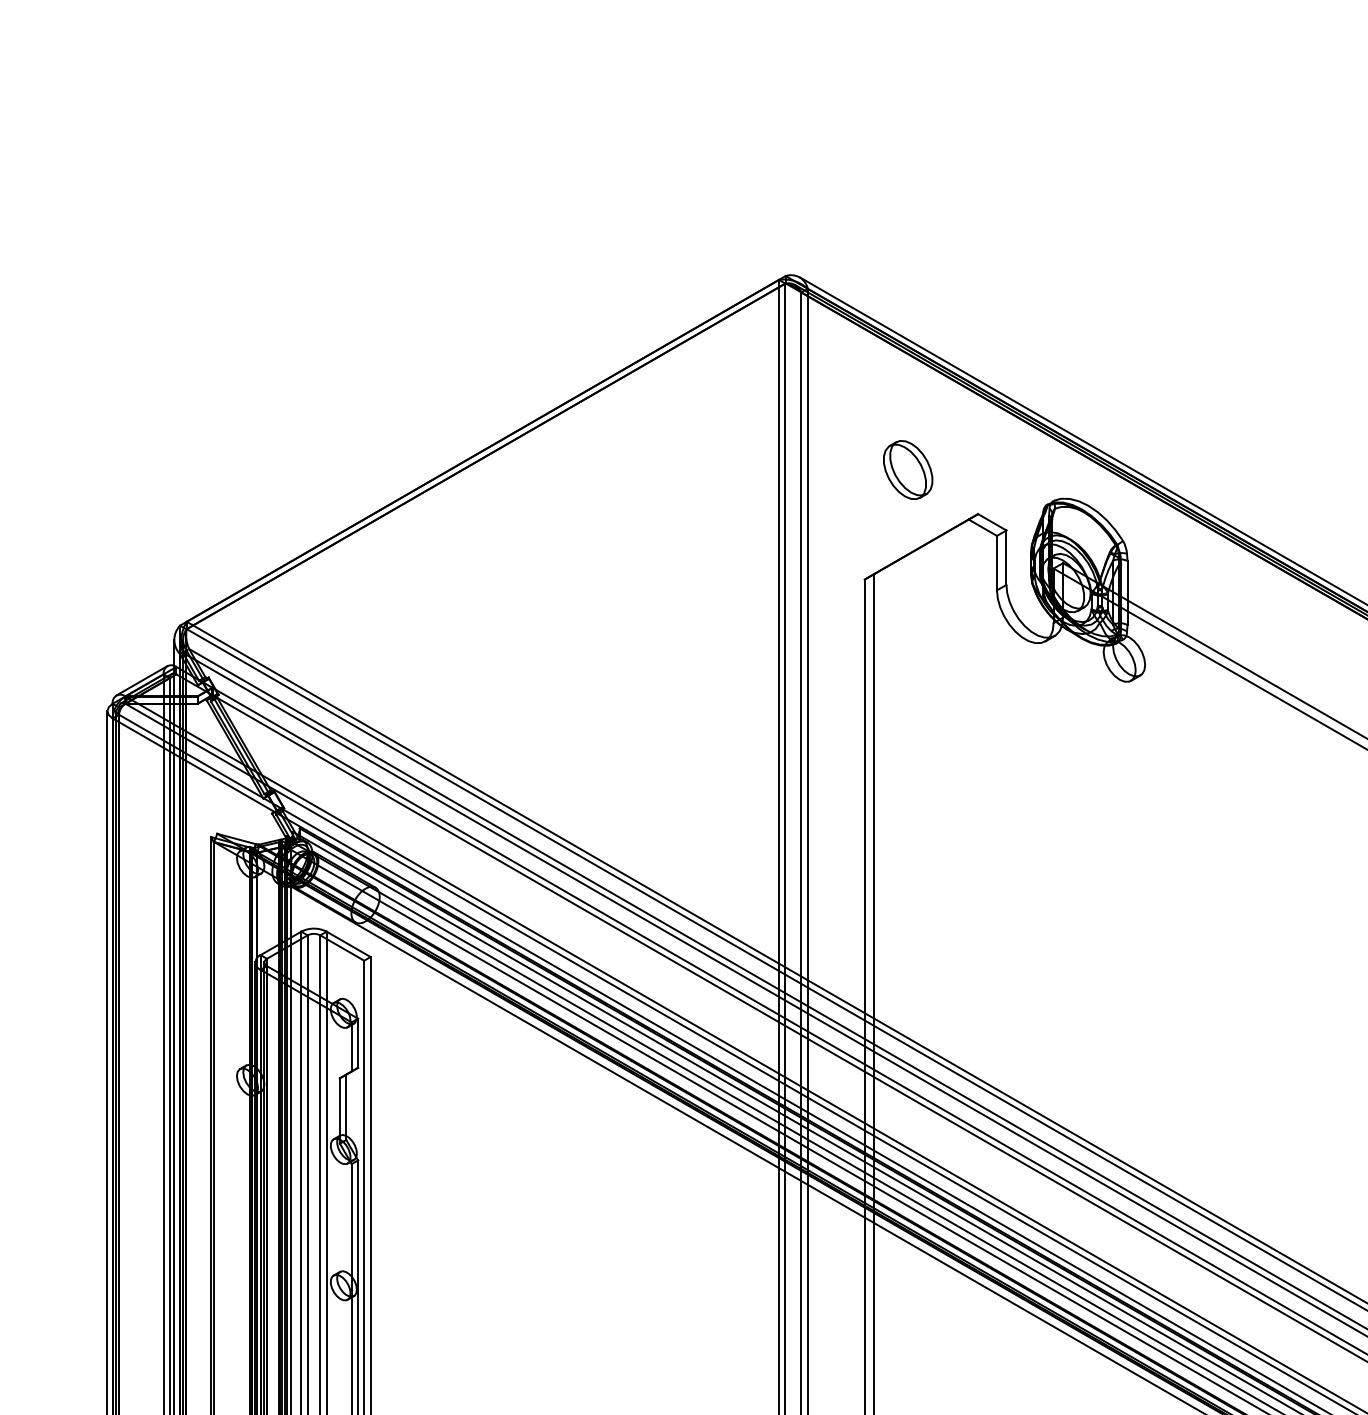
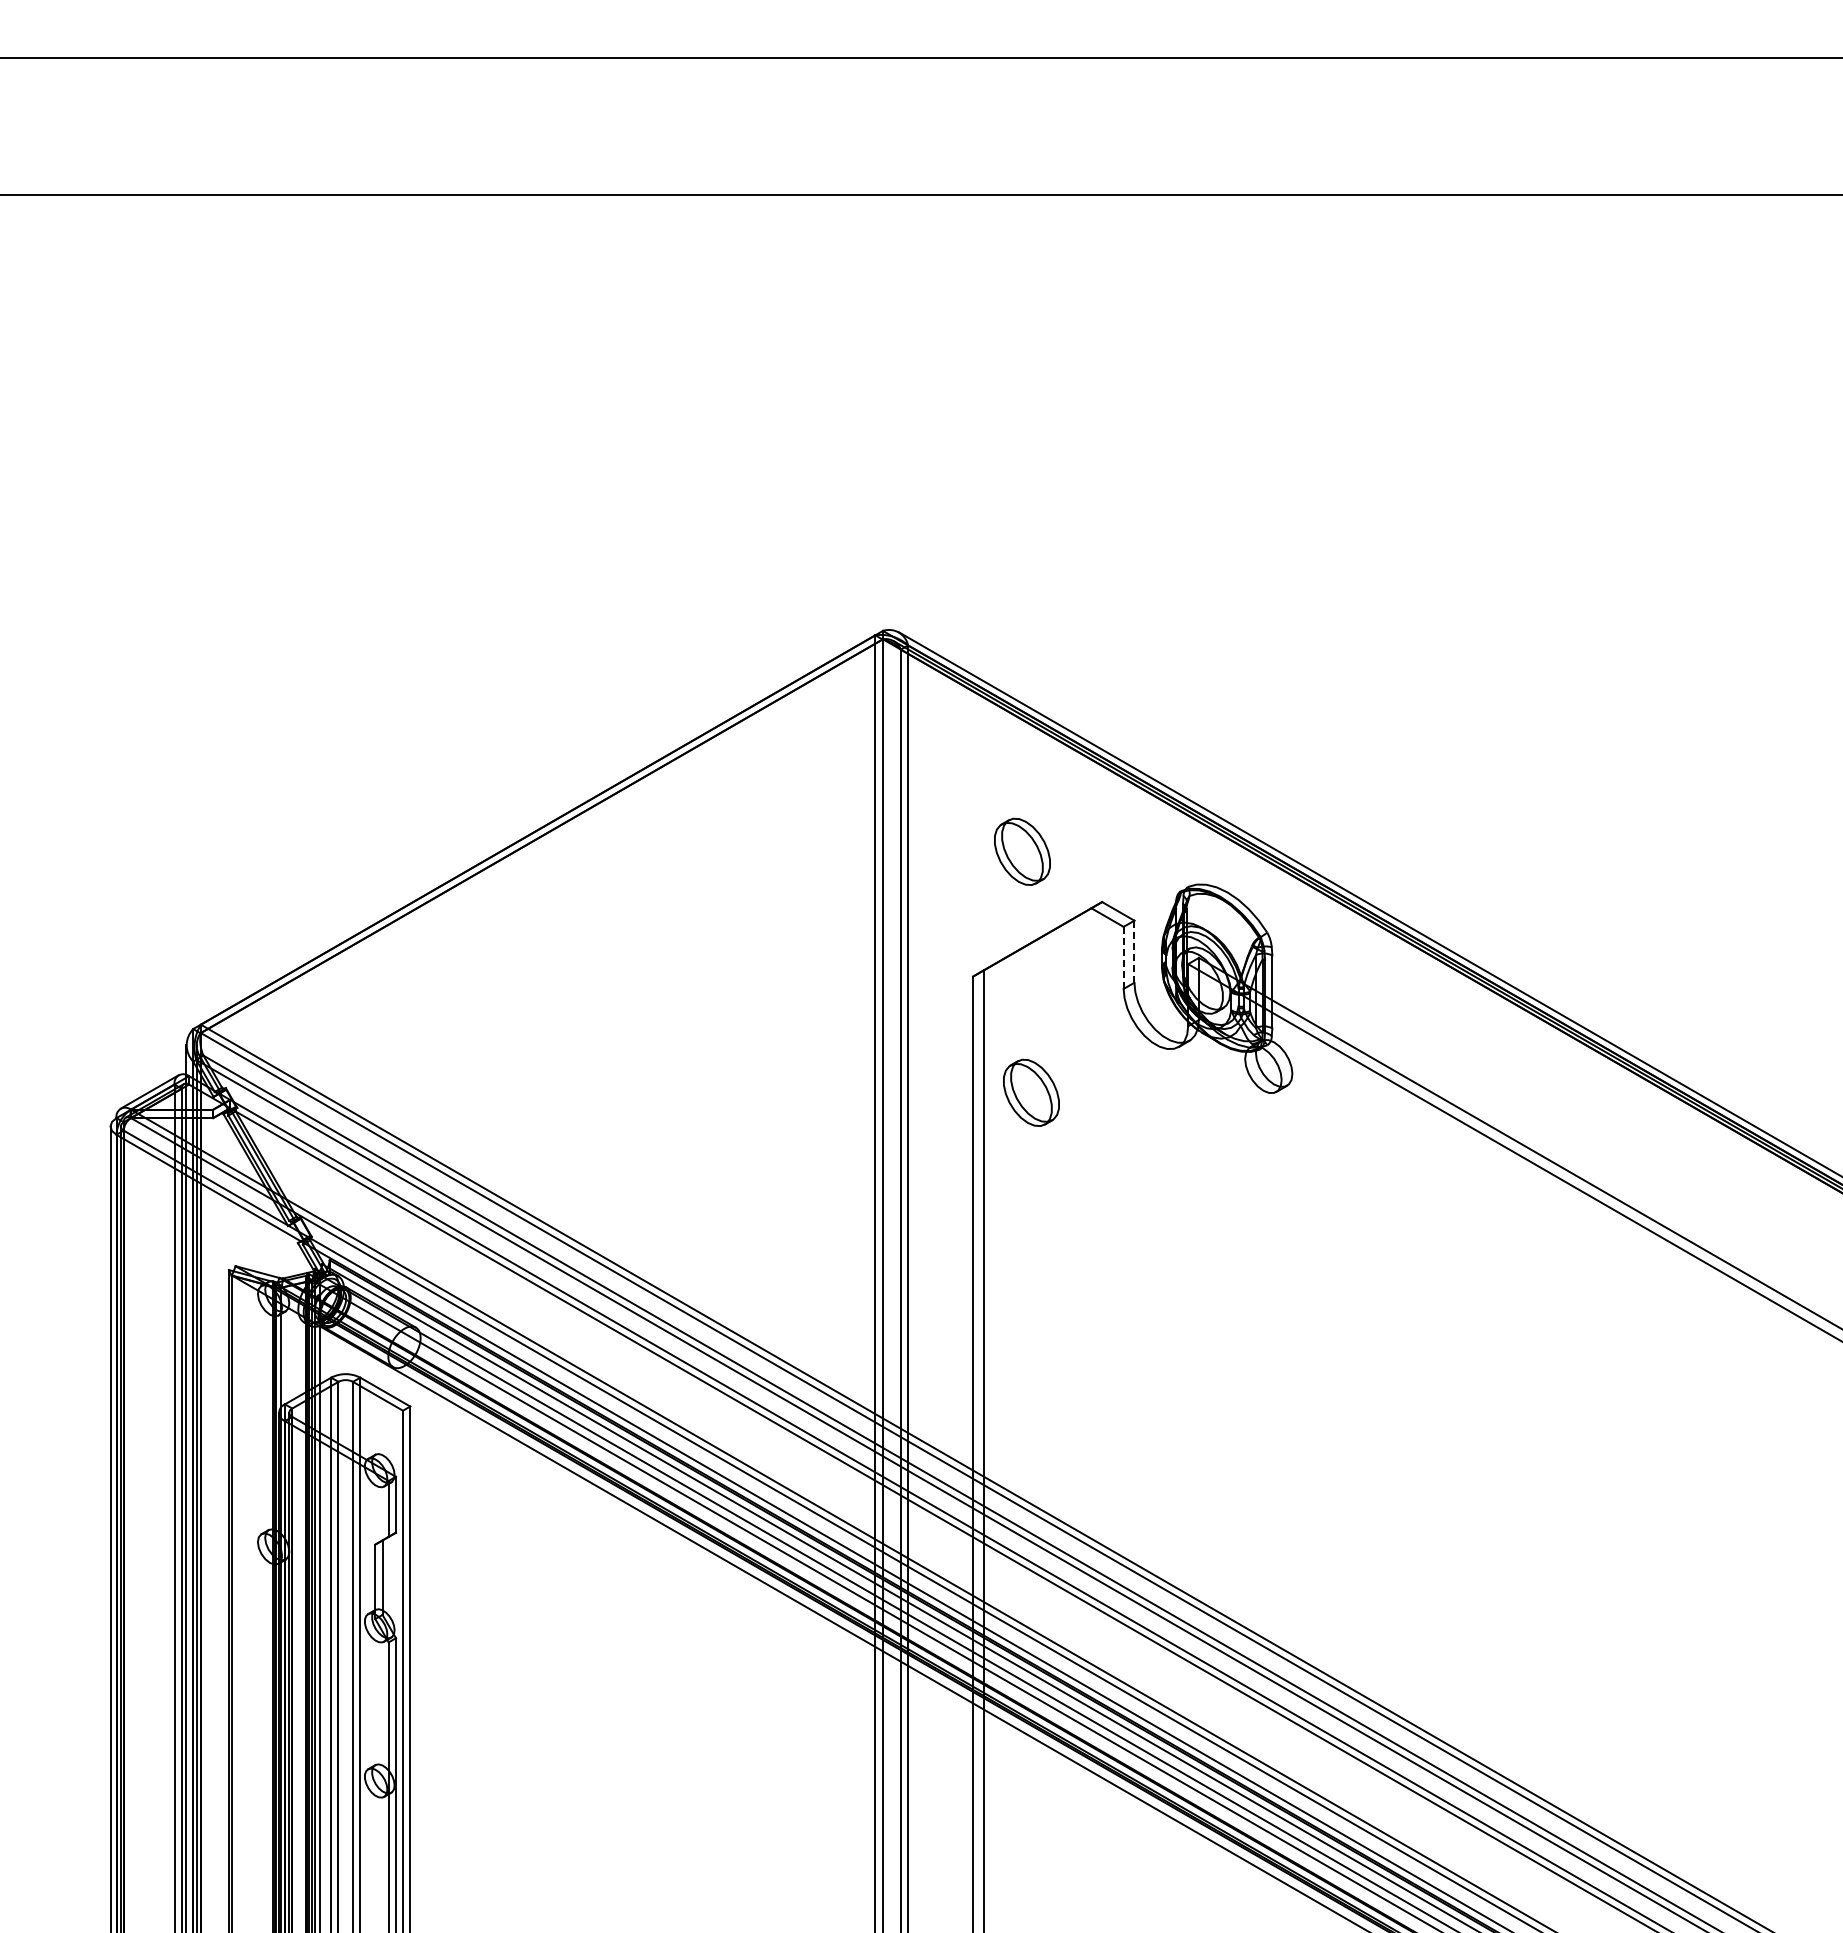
line: (1006, 558) -> (1134, 952), solid -> dashed
line: (996, 563) -> (1123, 958), solid -> dashed
part: (916, 681) -> (1031, 1092), added

